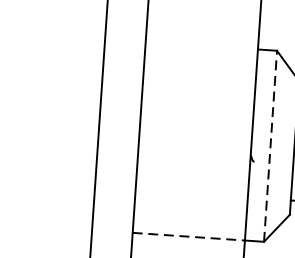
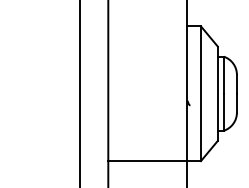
line: (269, 145) -> (200, 93), dashed -> solid
line: (188, 237) -> (147, 161), dashed -> solid

